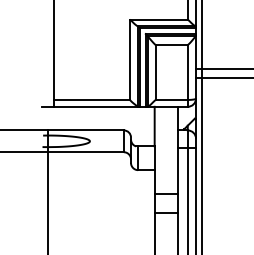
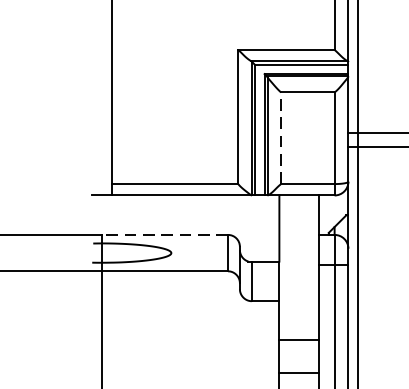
line: (155, 72) -> (280, 138), solid -> dashed
line: (86, 130) -> (165, 235), solid -> dashed

